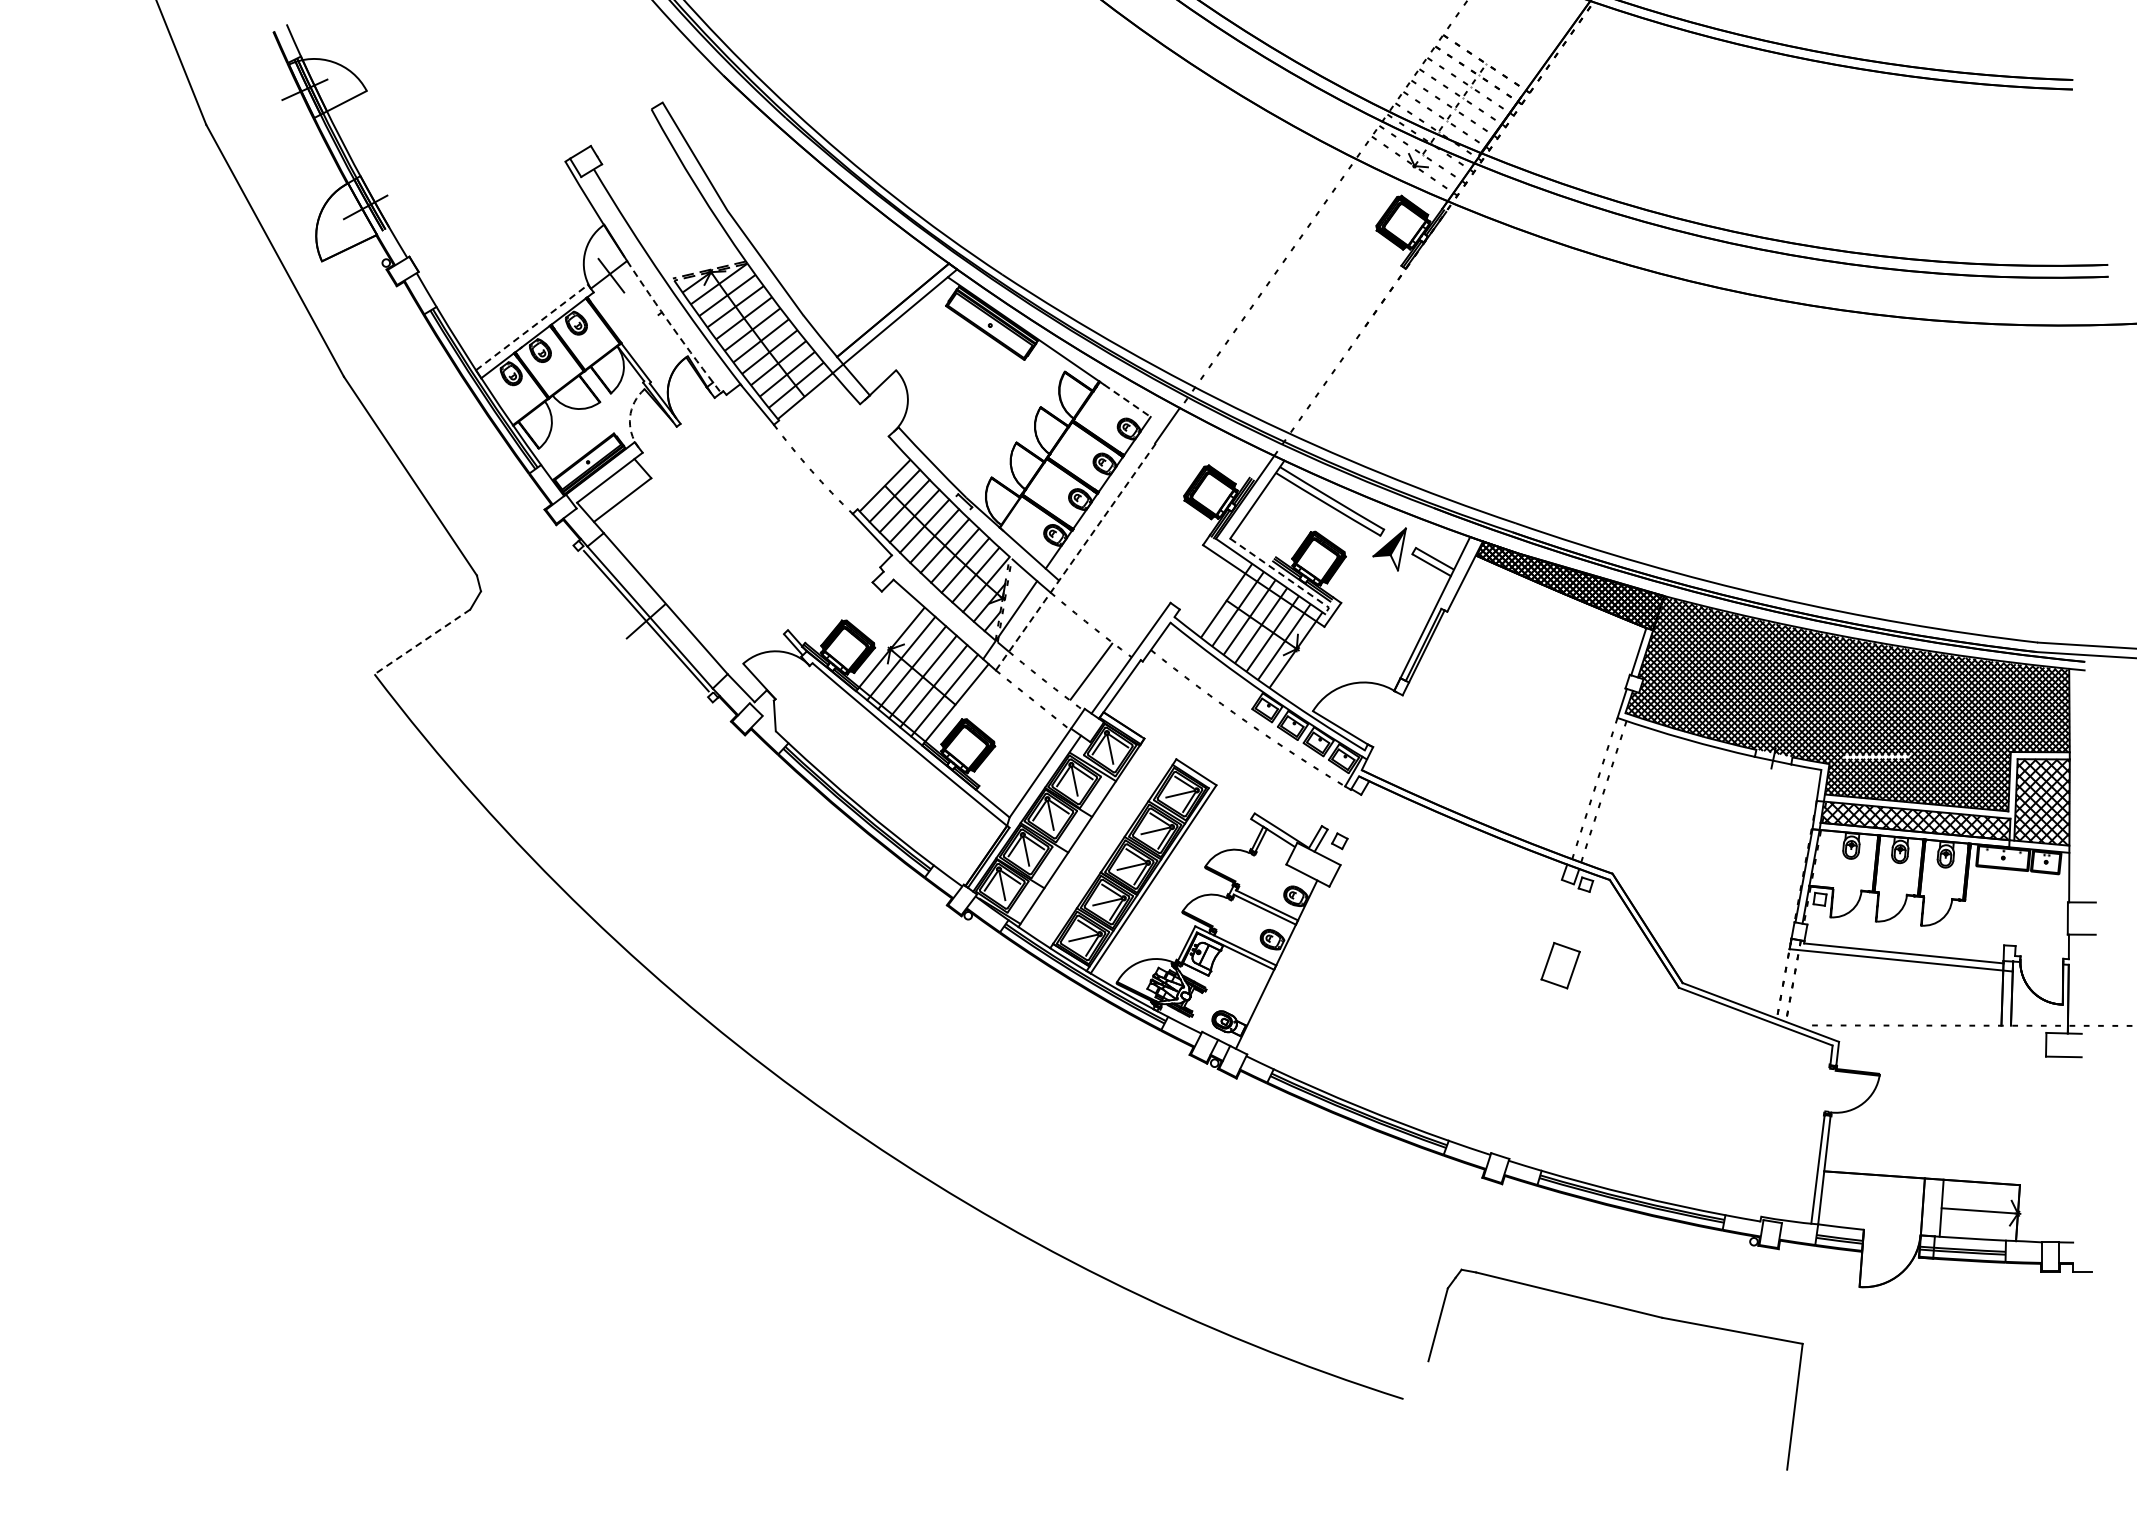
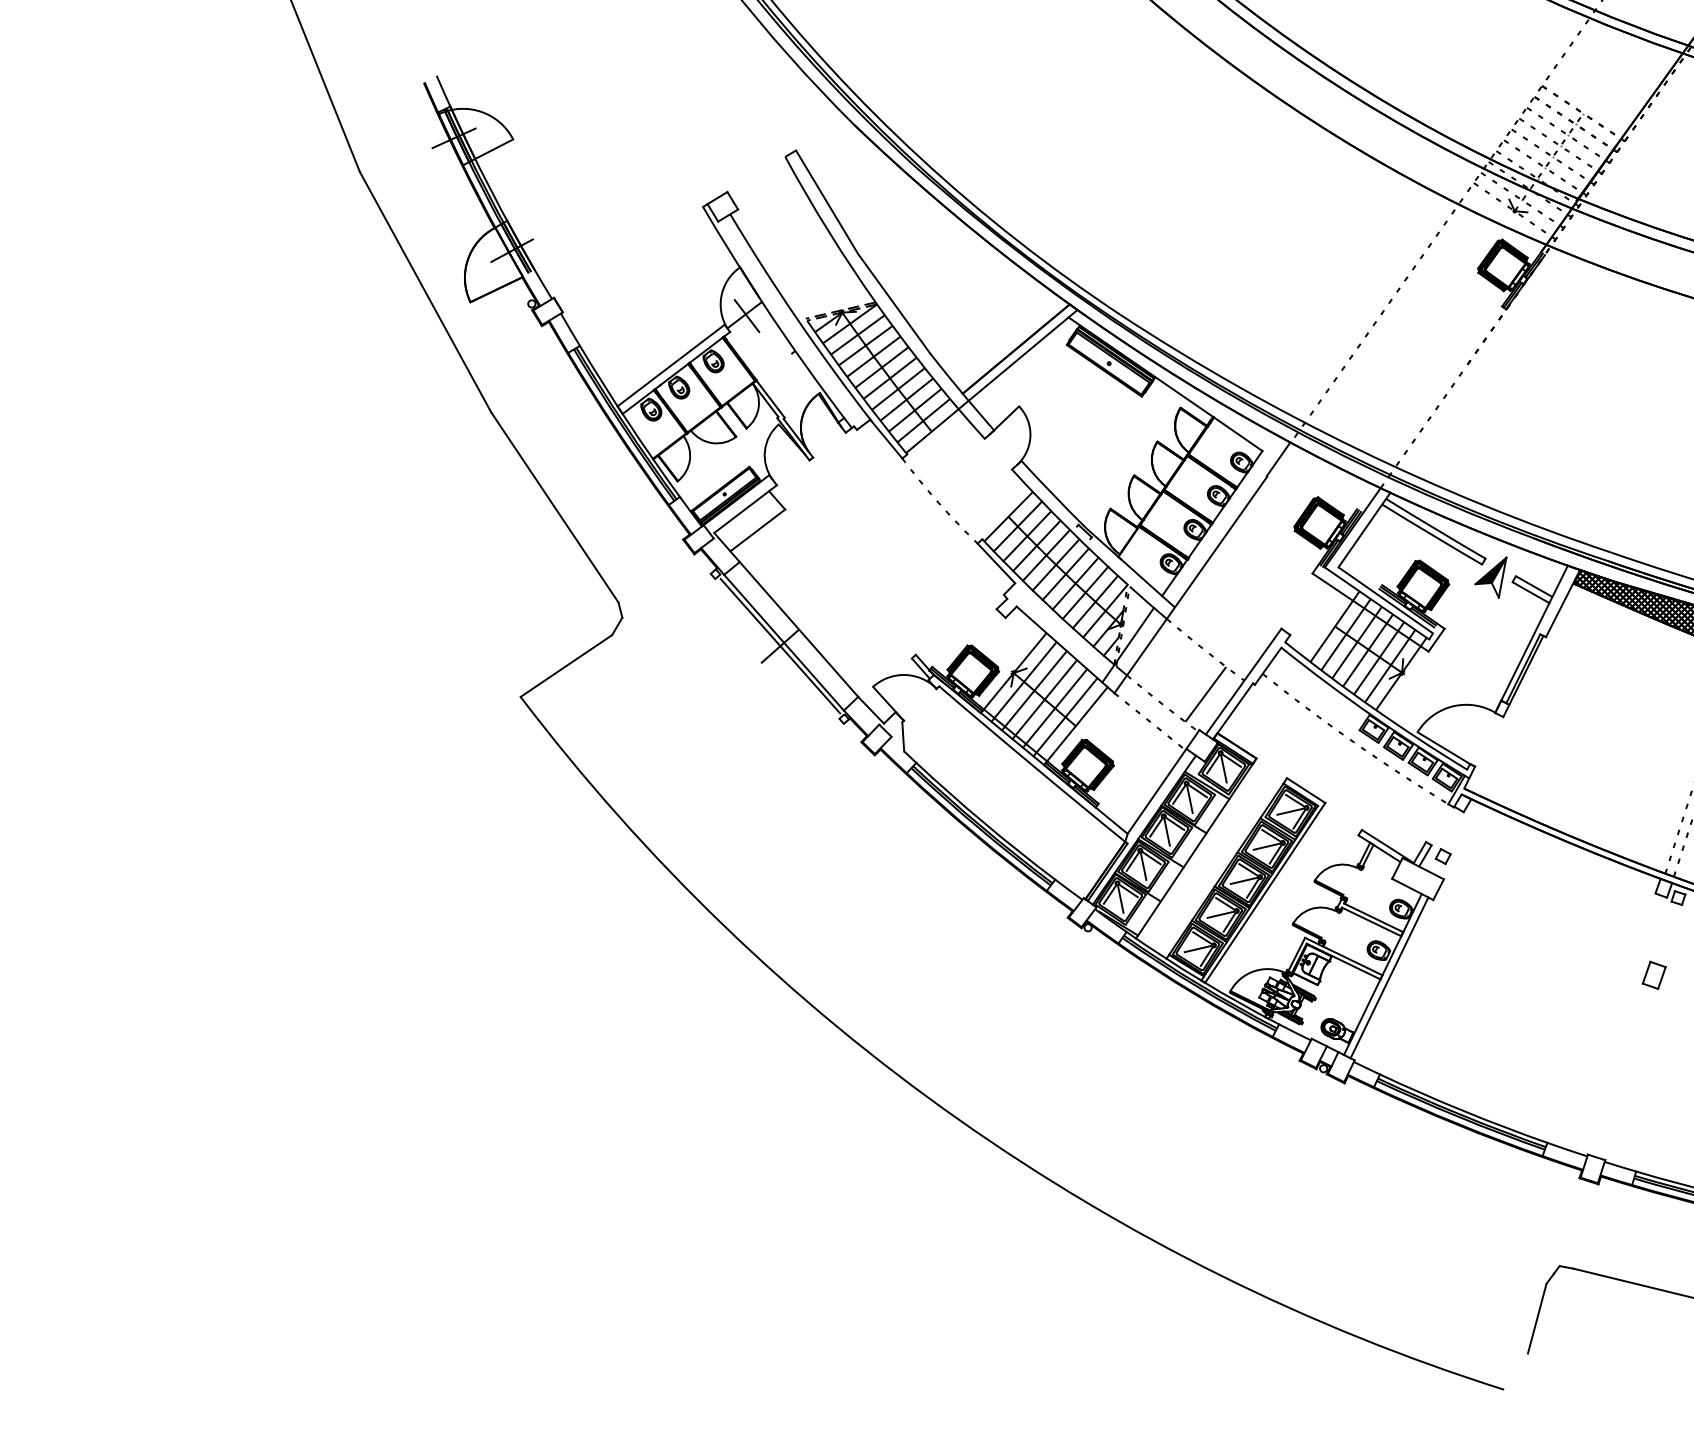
line: (532, 327) -> (671, 365), dashed -> solid
arc: (672, 327) -> (805, 365), dashed -> solid
line: (1127, 401) -> (1240, 436), dashed -> solid
arc: (630, 417) -> (765, 451), dashed -> solid
line: (1075, 557) -> (1190, 585), dashed -> solid
line: (1283, 575) -> (1389, 602), dashed -> solid
line: (422, 641) -> (566, 665), dashed -> solid
part: (1560, 965) -> (1654, 975), size x0.62
line: (1283, 968) -> (1389, 978), added

